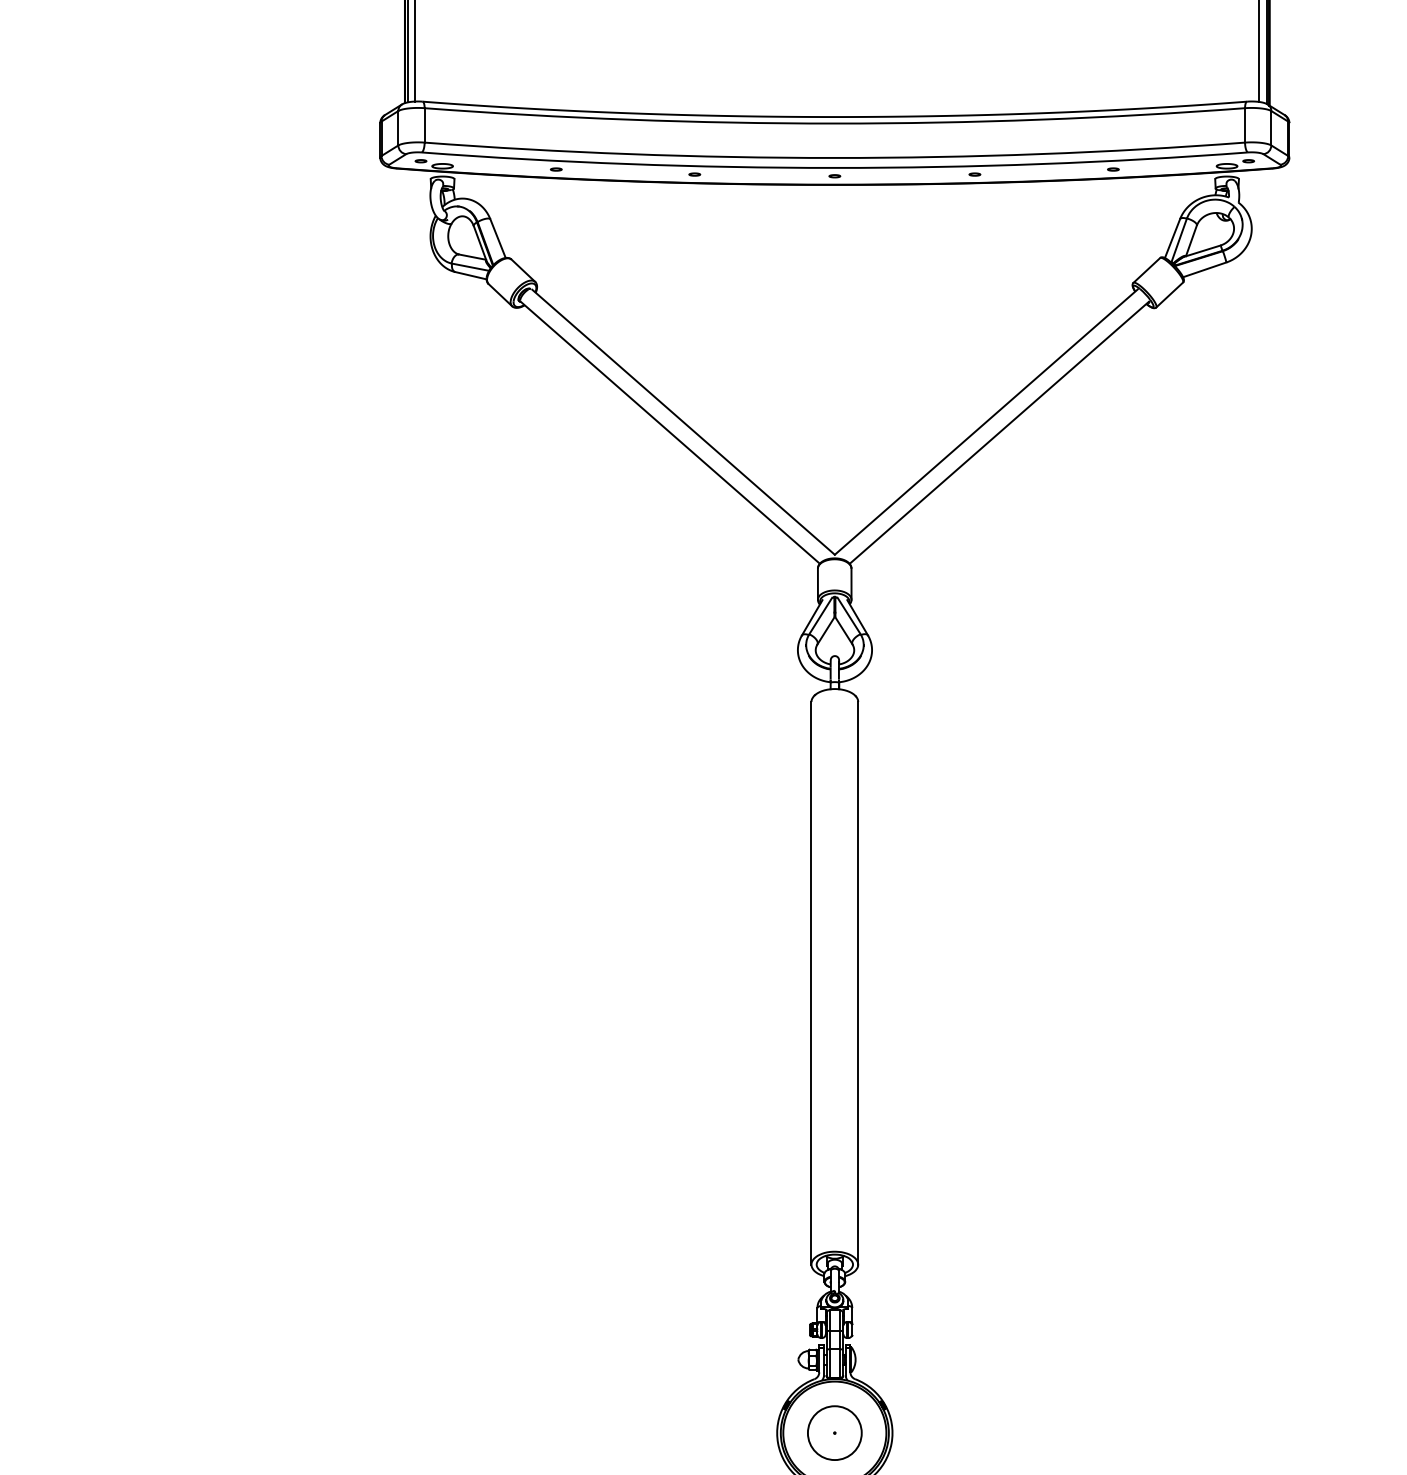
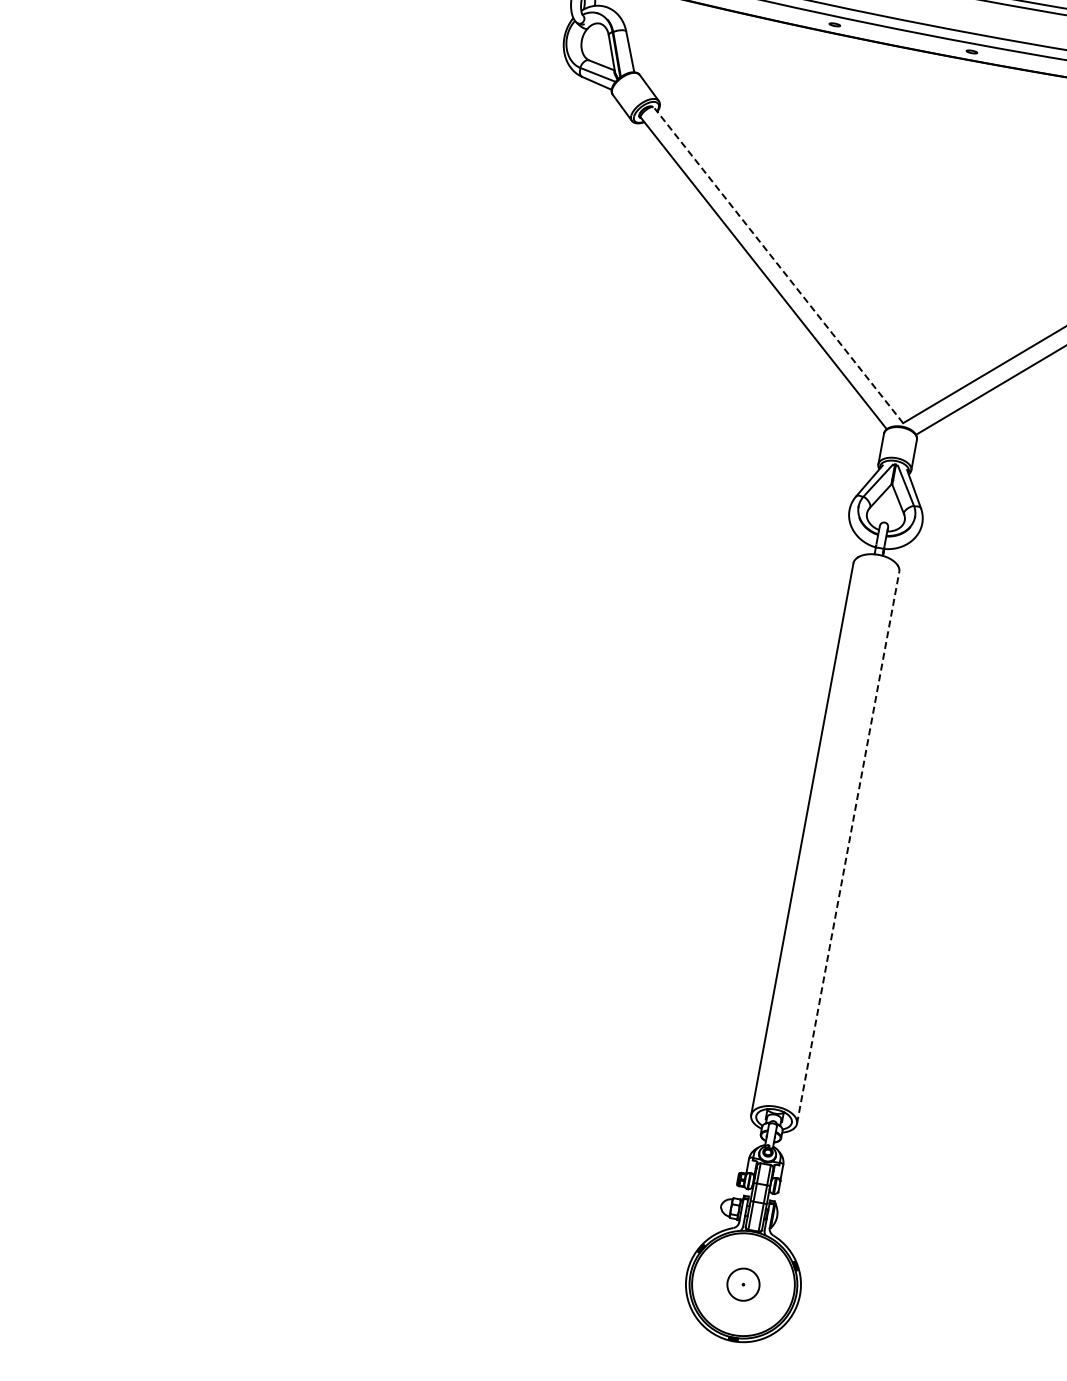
line: (683, 421) -> (778, 264), solid -> dashed
line: (858, 982) -> (848, 847), solid -> dashed
circle: (834, 1433) -> (743, 1284), size x0.6

